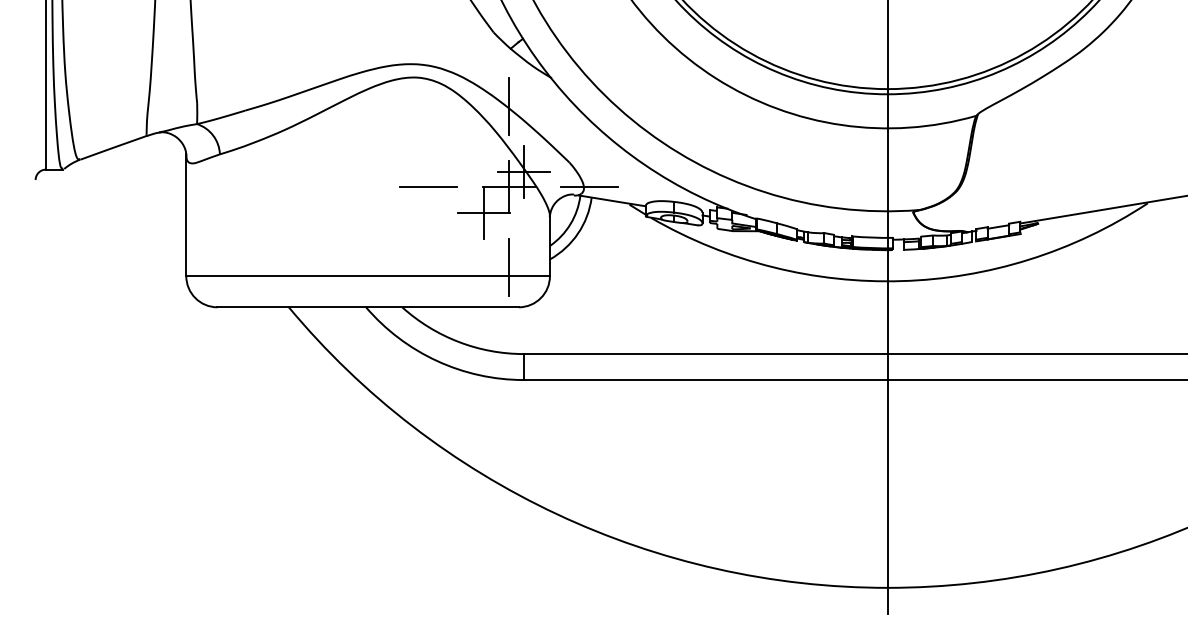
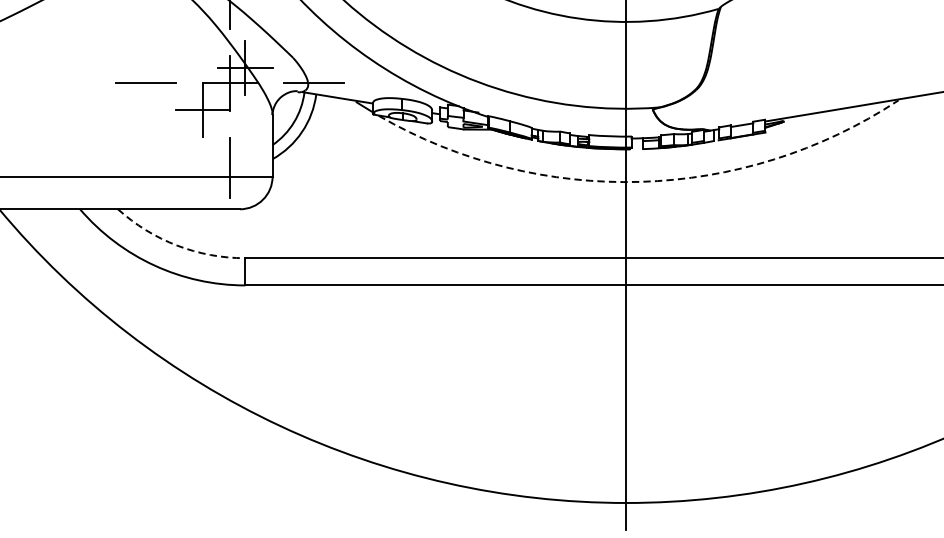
arc: (901, 281) -> (640, 182), solid -> dashed
arc: (458, 341) -> (176, 245), solid -> dashed

